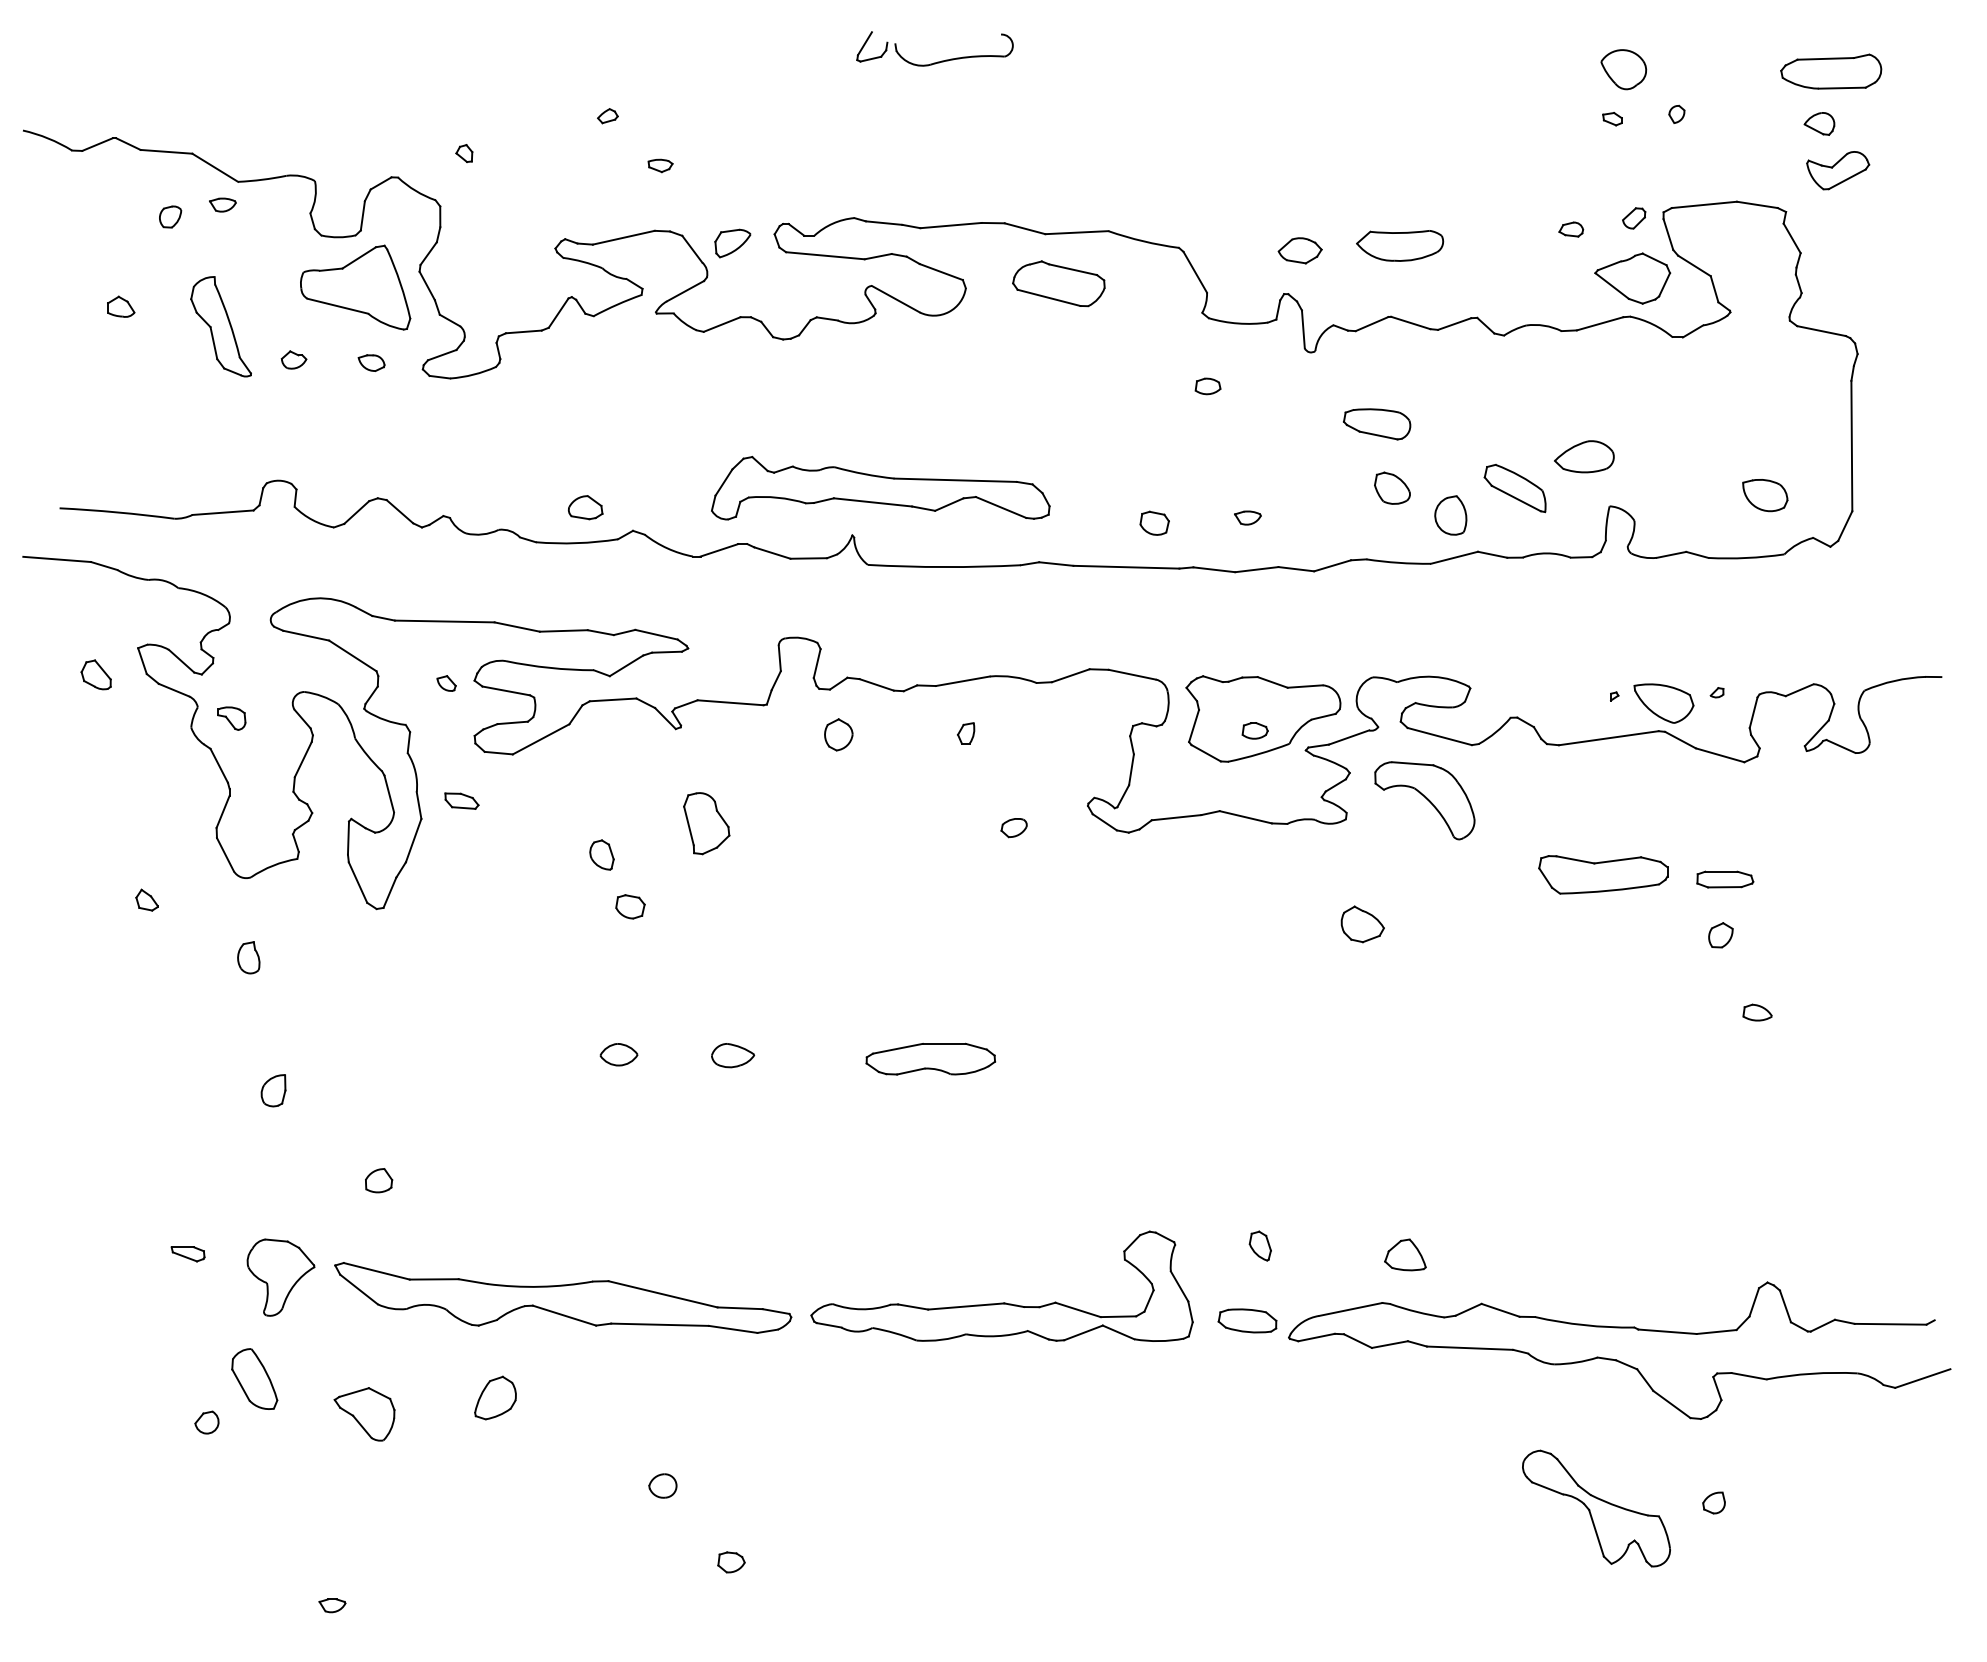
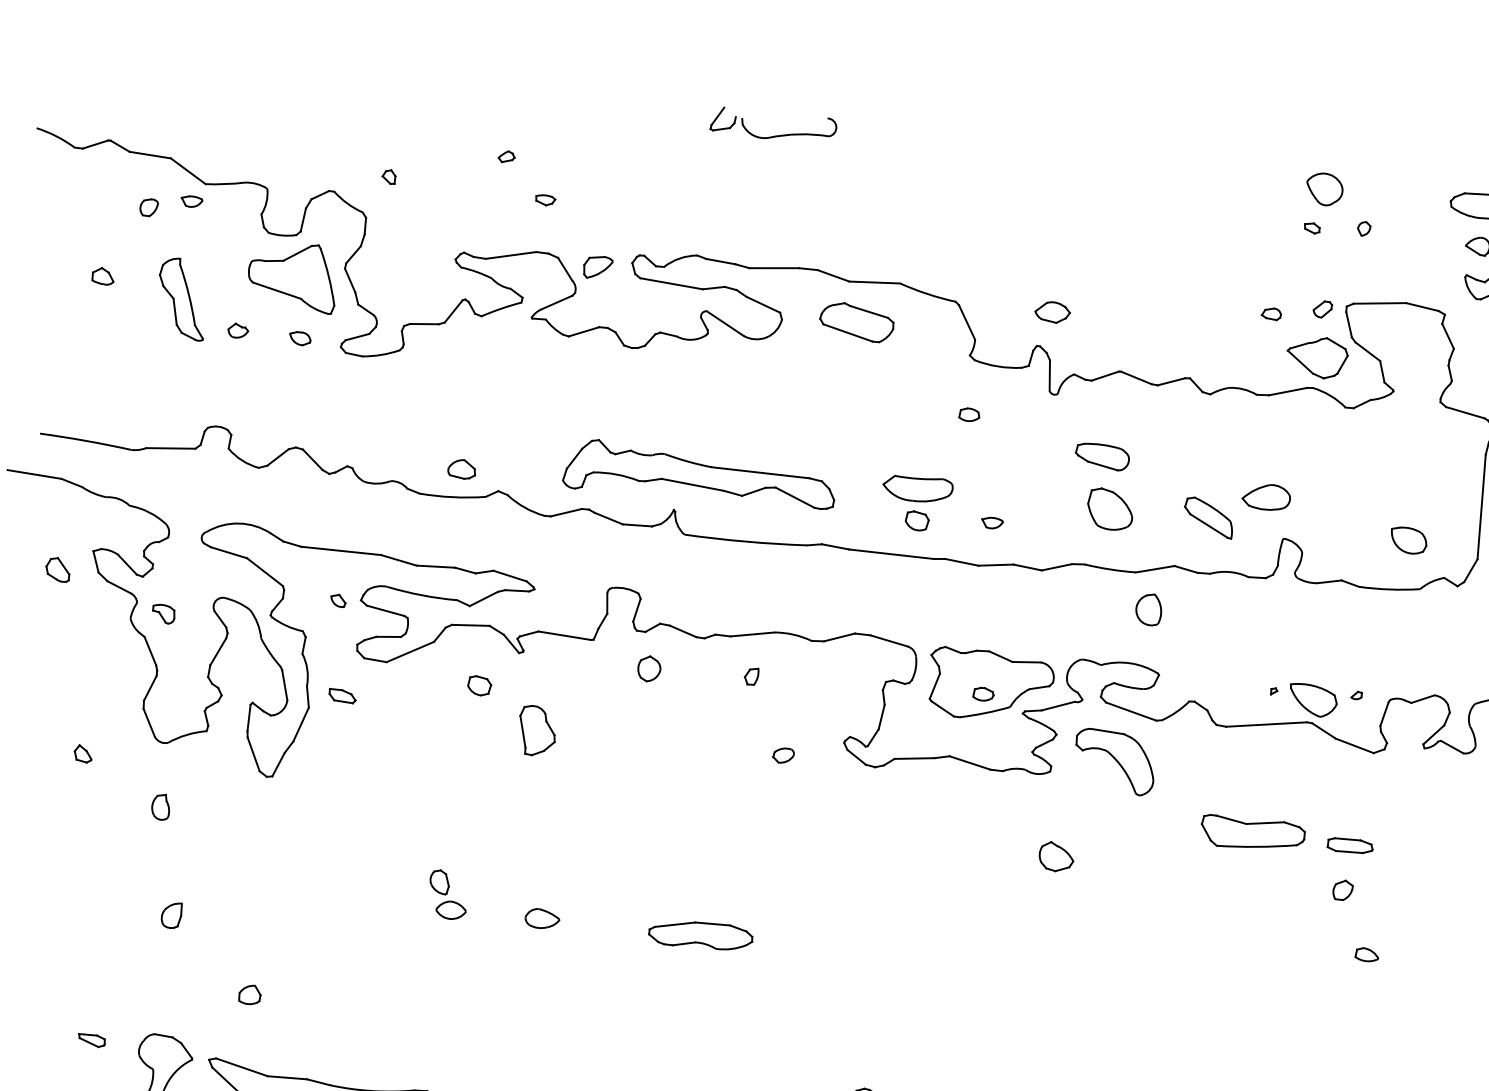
part: (1400, 245) -> (918, 488), moved
part: (1392, 487) -> (1110, 508), size x1.6
part: (1450, 515) -> (1148, 609), moved
part: (601, 854) -> (439, 881), moved
part: (630, 906) -> (479, 685), moved

